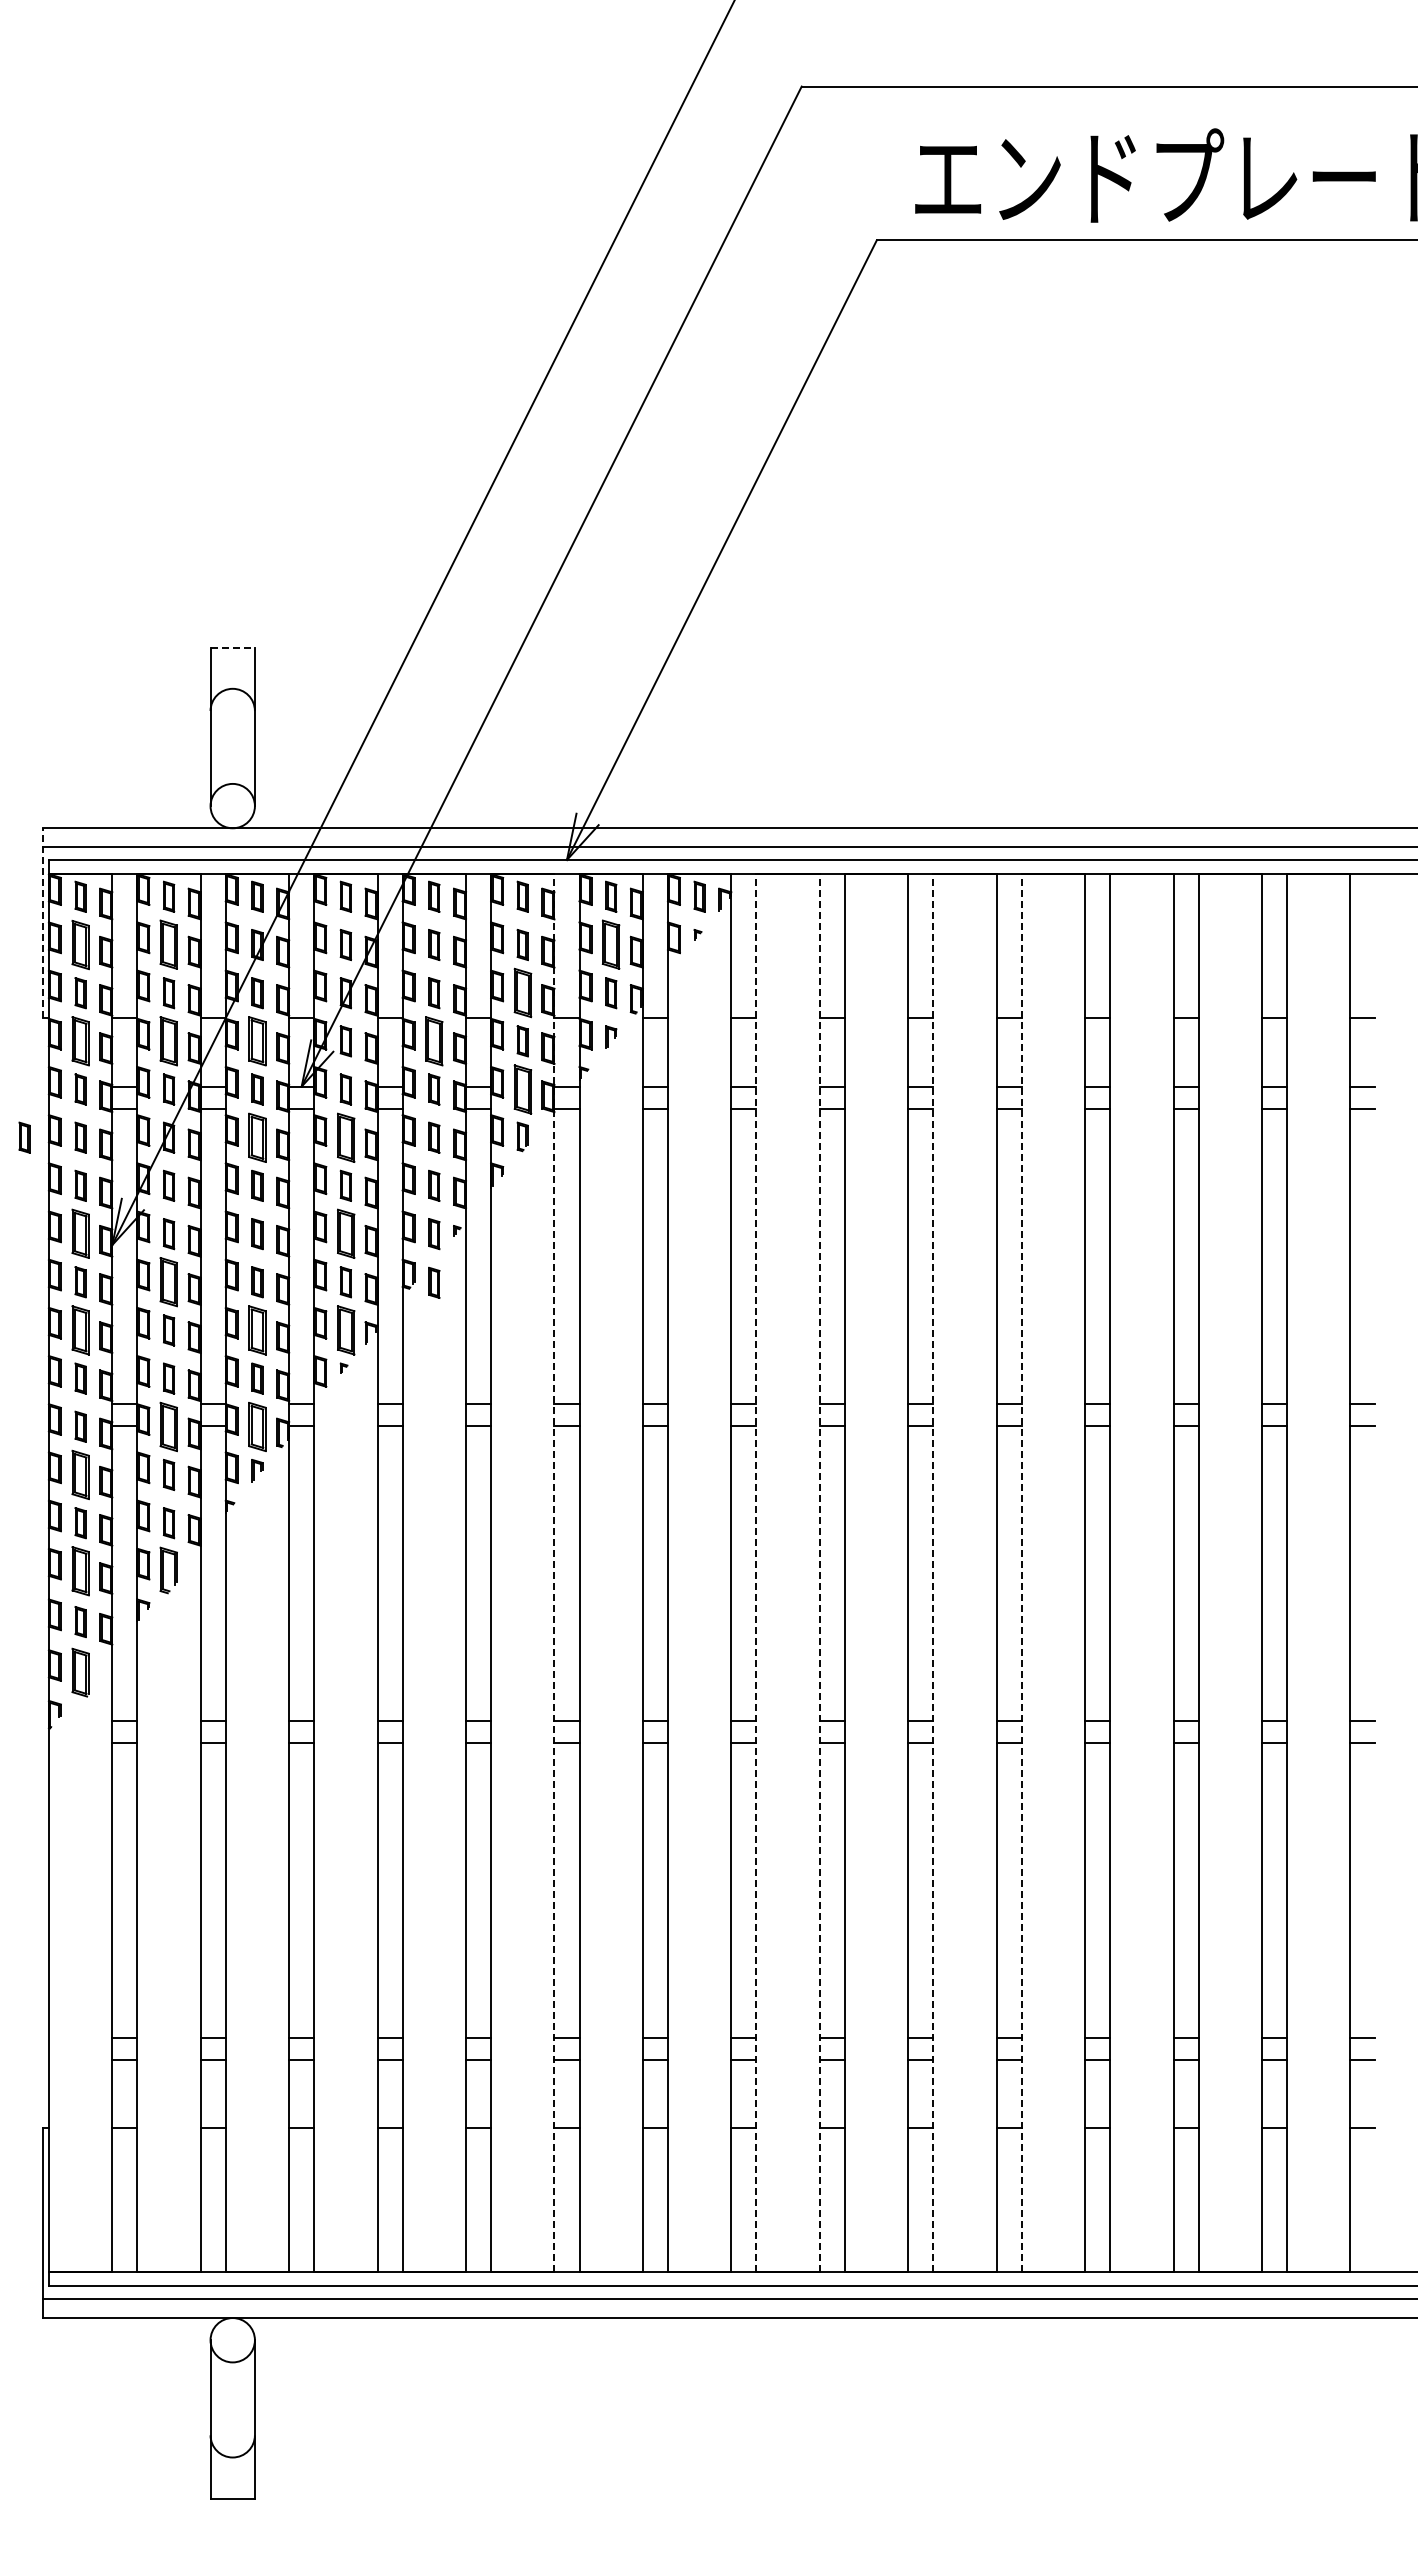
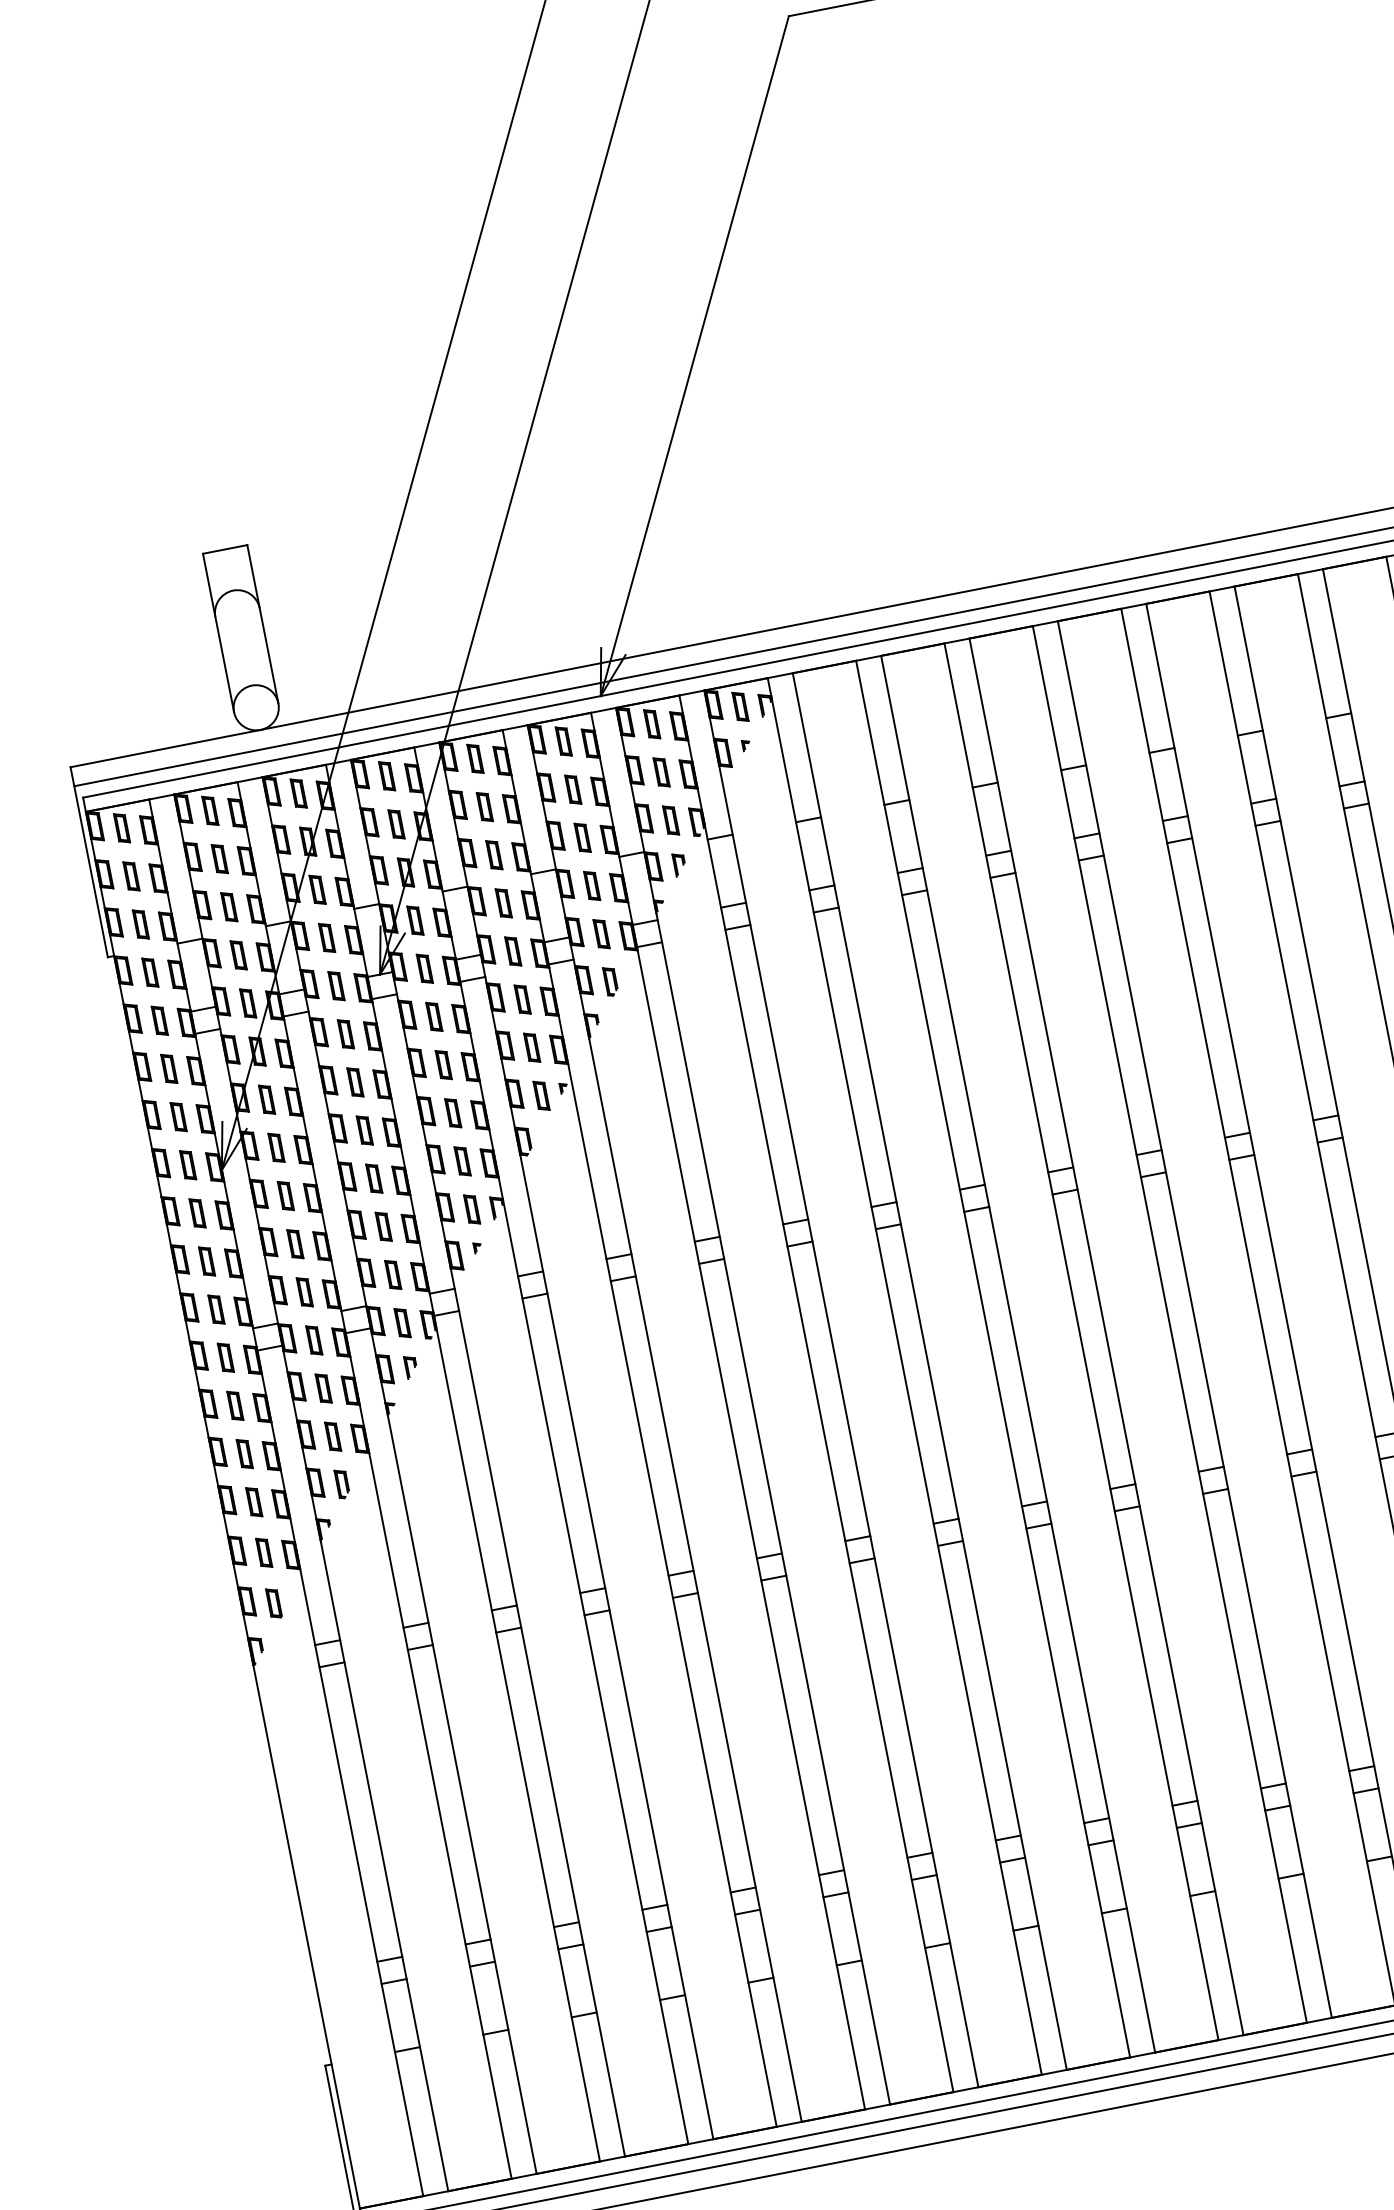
line: (233, 647) -> (225, 549), dashed -> solid
line: (42, 922) -> (88, 861), dashed -> solid
part: (80, 944) -> (131, 875), size x0.62
part: (169, 945) -> (220, 859), size x0.62
part: (611, 945) -> (661, 772), size x0.62
part: (522, 993) -> (582, 838), size x0.62
part: (80, 1041) -> (150, 972), size x0.62
part: (169, 1041) -> (239, 955), size x0.62
part: (257, 1041) -> (327, 938), size x0.62
part: (434, 1041) -> (503, 903), size x0.62
part: (522, 1089) -> (601, 934), size x0.62
part: (24, 1137) -> (113, 1079), removed
part: (257, 1137) -> (345, 1034), size x0.62
part: (345, 1137) -> (433, 1016), size x0.62
part: (80, 1234) -> (188, 1165), size x0.62
part: (345, 1234) -> (452, 1113), size x0.62
part: (169, 1282) -> (286, 1196), size x0.62
part: (434, 1282) -> (551, 1144), removed
part: (80, 1330) -> (206, 1261), size x0.62
part: (257, 1330) -> (383, 1226), size x0.62
part: (345, 1330) -> (471, 1209), size x0.62
part: (169, 1426) -> (314, 1340), size x0.62
part: (257, 1426) -> (402, 1322), size x0.62
part: (80, 1474) -> (235, 1405), size x0.62
part: (169, 1570) -> (342, 1483), size x0.62
part: (80, 1571) -> (254, 1502), size x0.62
line: (554, 1573) -> (728, 1411), dashed -> solid
line: (756, 1573) -> (929, 1371), dashed -> solid
line: (819, 1573) -> (992, 1359), dashed -> solid
line: (933, 1573) -> (1106, 1337), dashed -> solid
line: (1021, 1573) -> (1194, 1319), dashed -> solid
part: (80, 1672) -> (273, 1603), size x0.62

